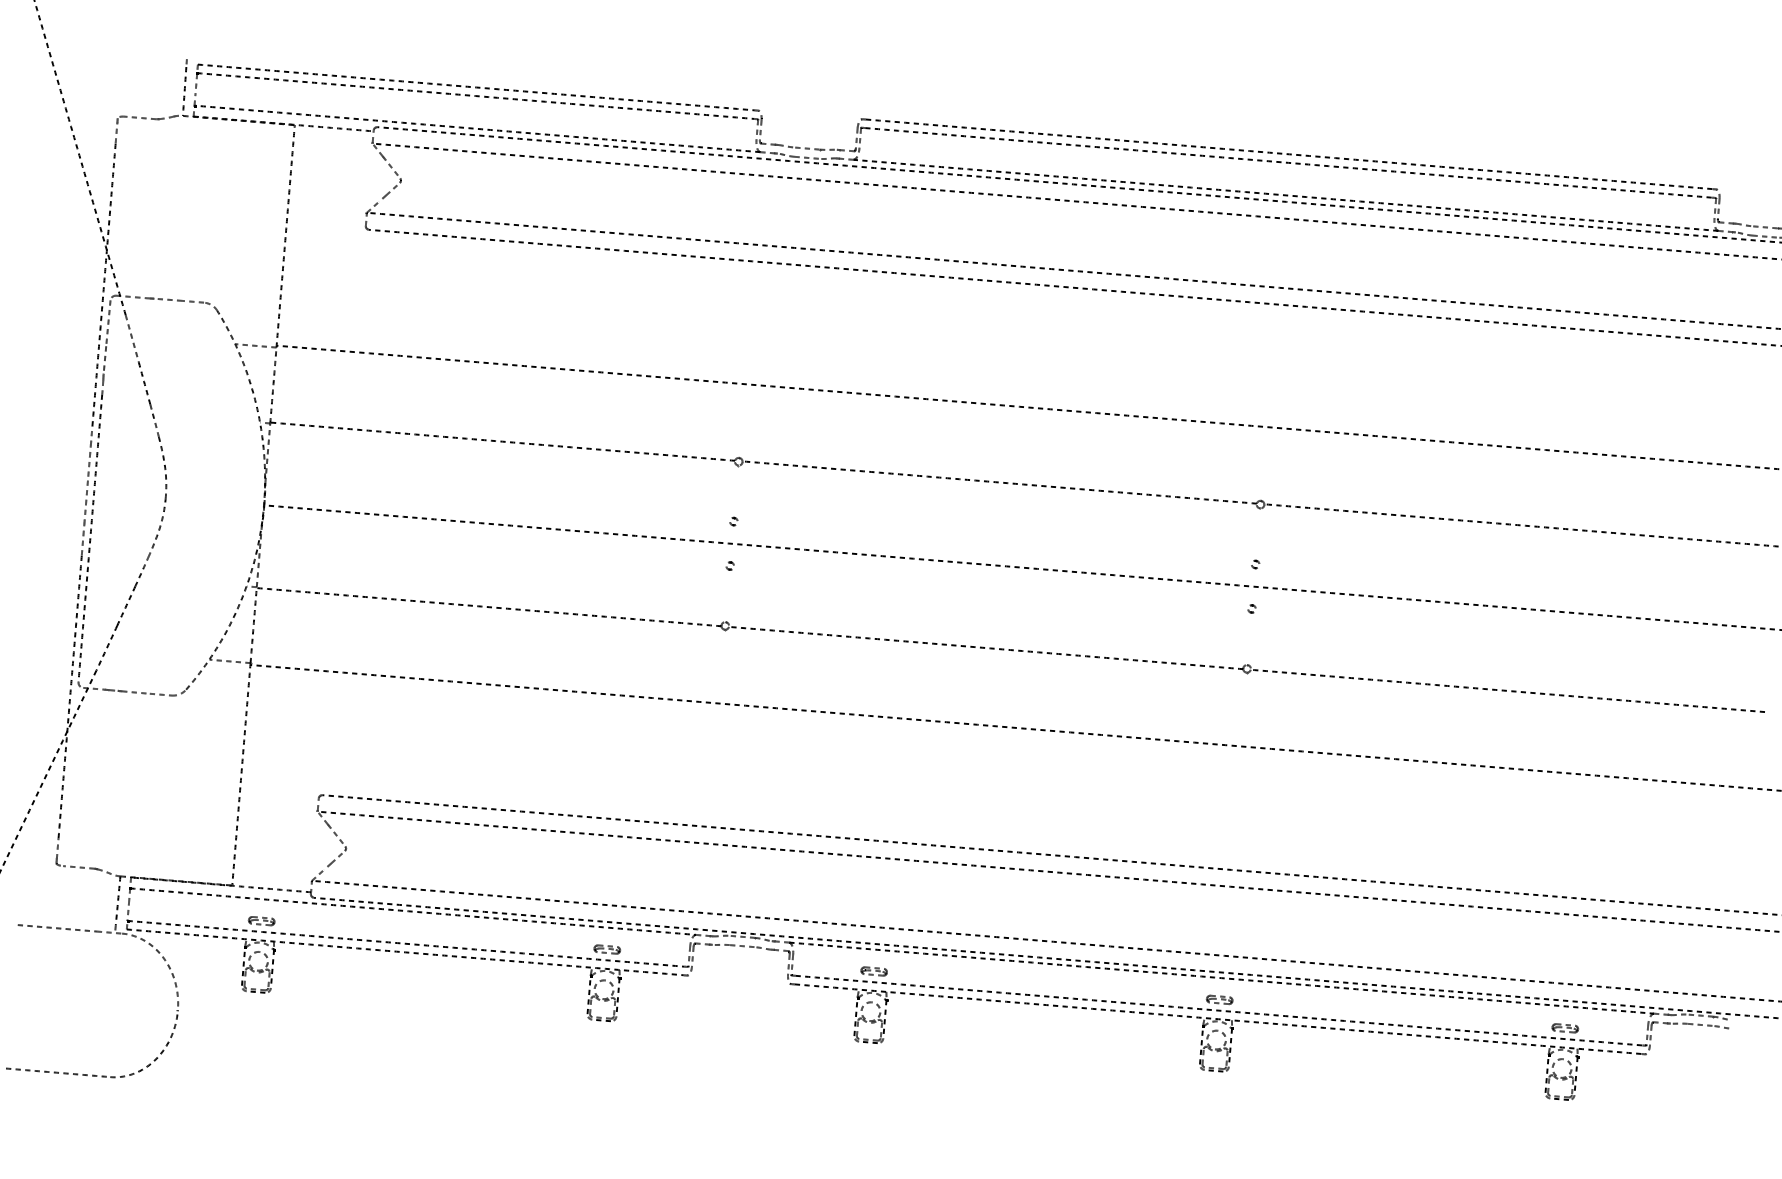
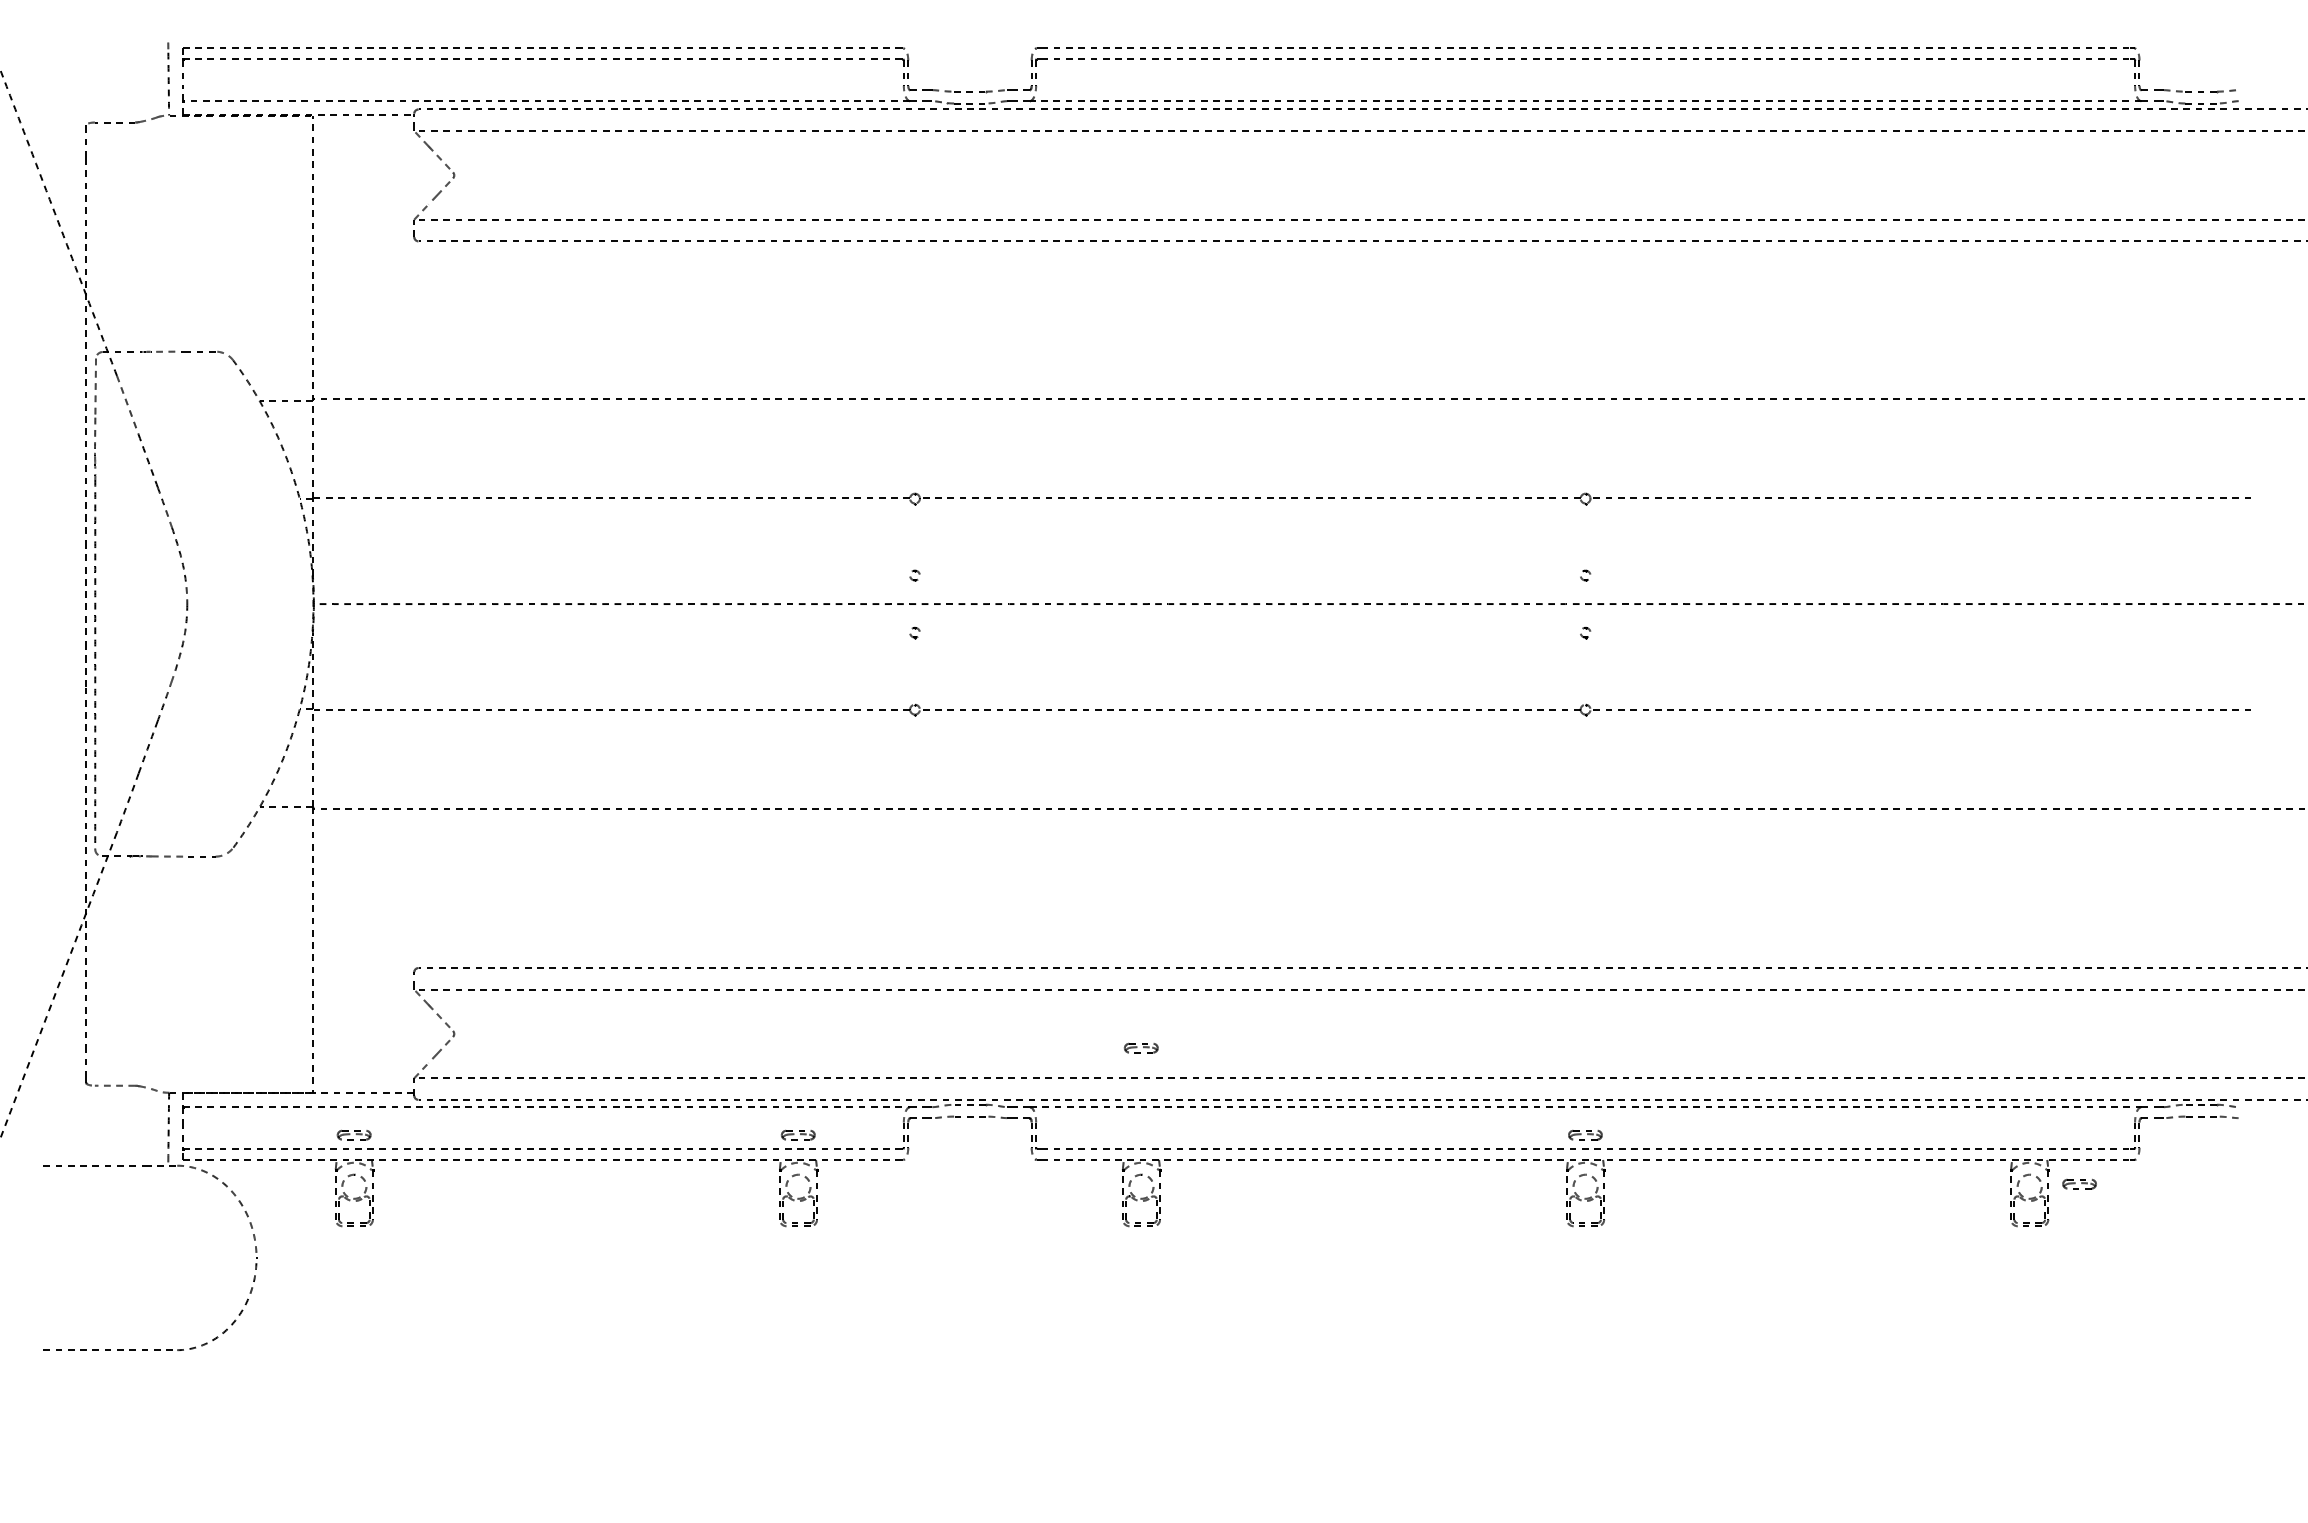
part: (874, 970) -> (1141, 1047), moved
part: (1565, 1027) -> (2079, 1183), moved

